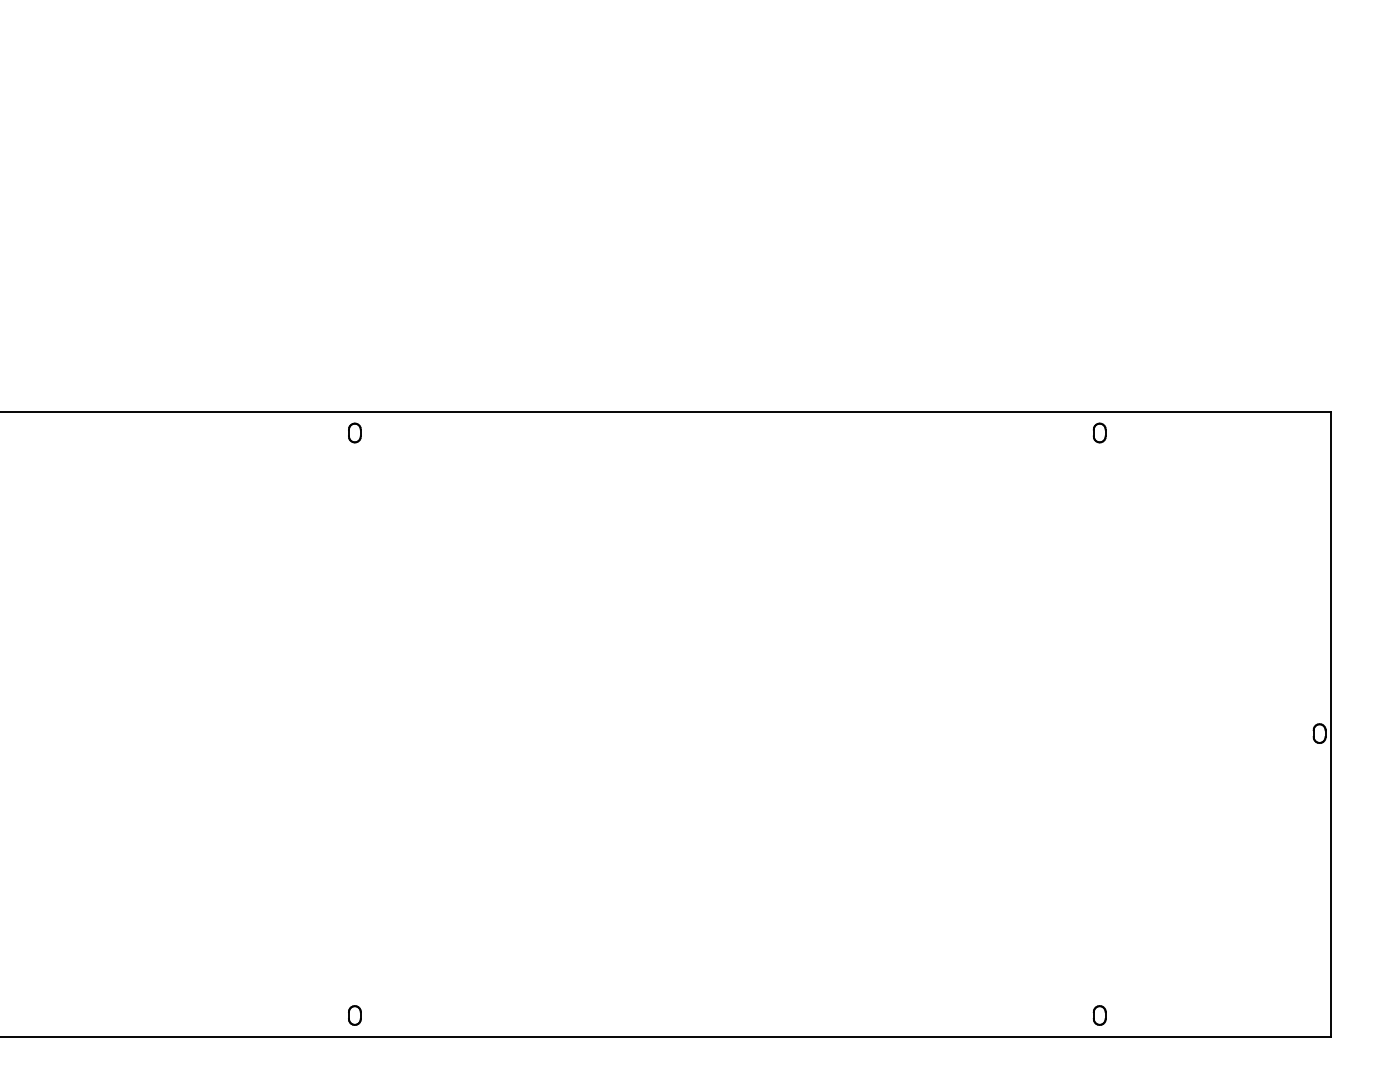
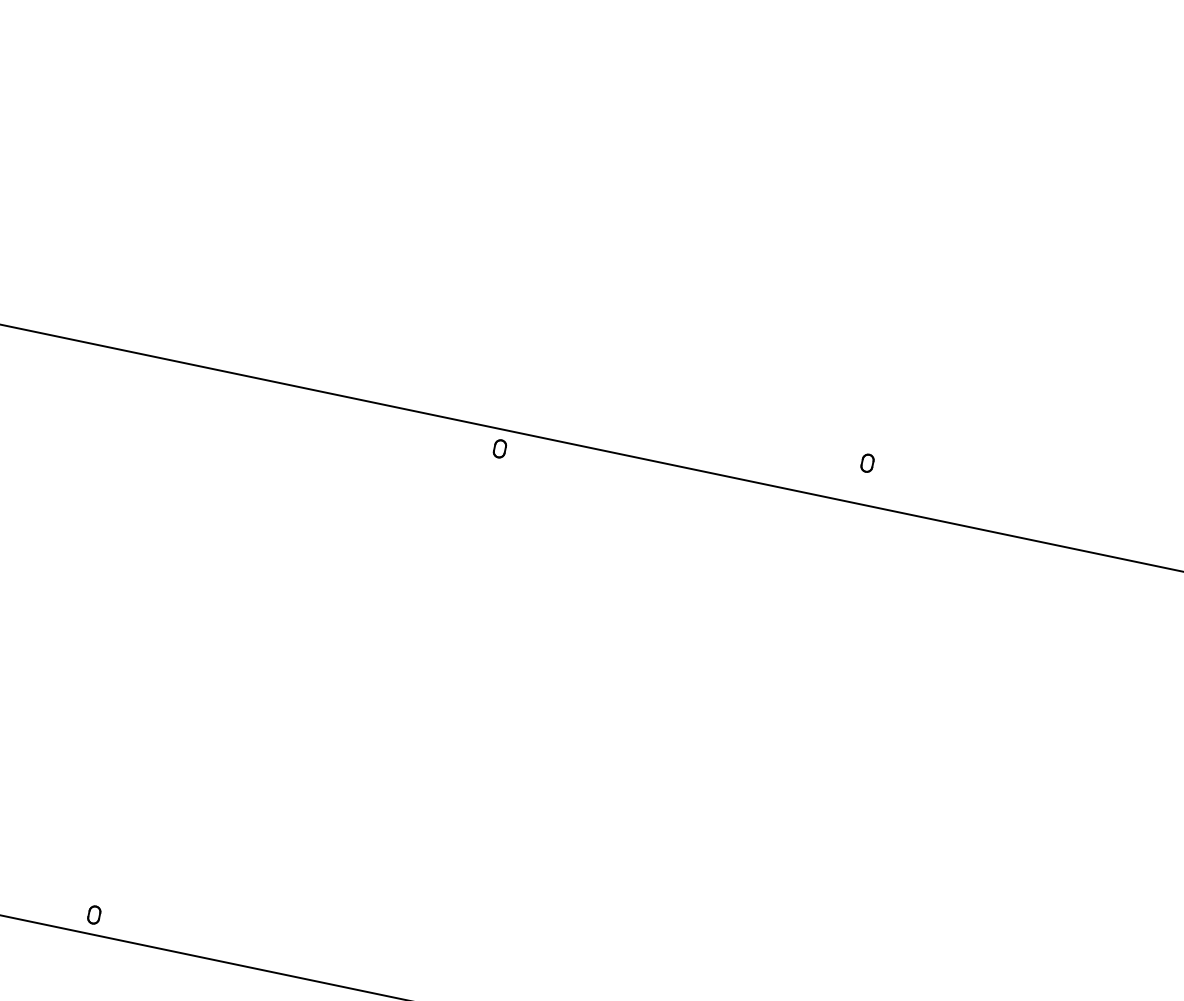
part: (354, 432) -> (499, 448), moved
part: (1099, 432) -> (867, 462), moved
part: (354, 1015) -> (93, 914), moved

